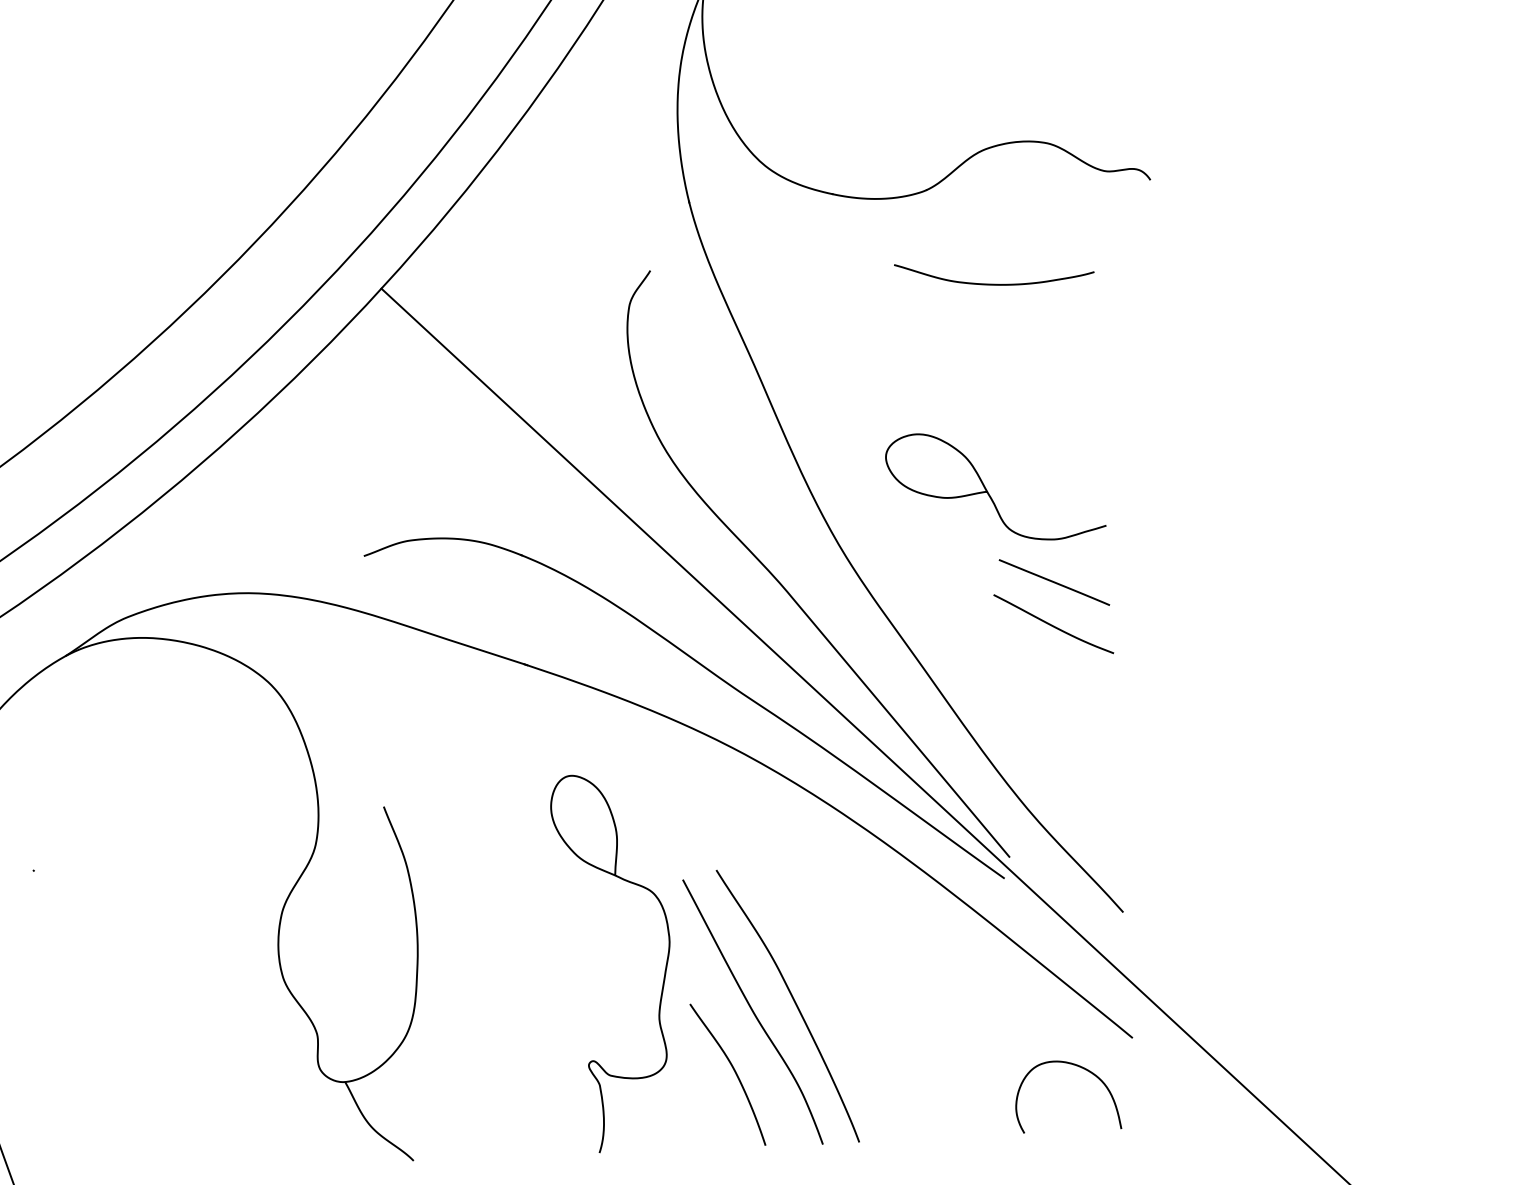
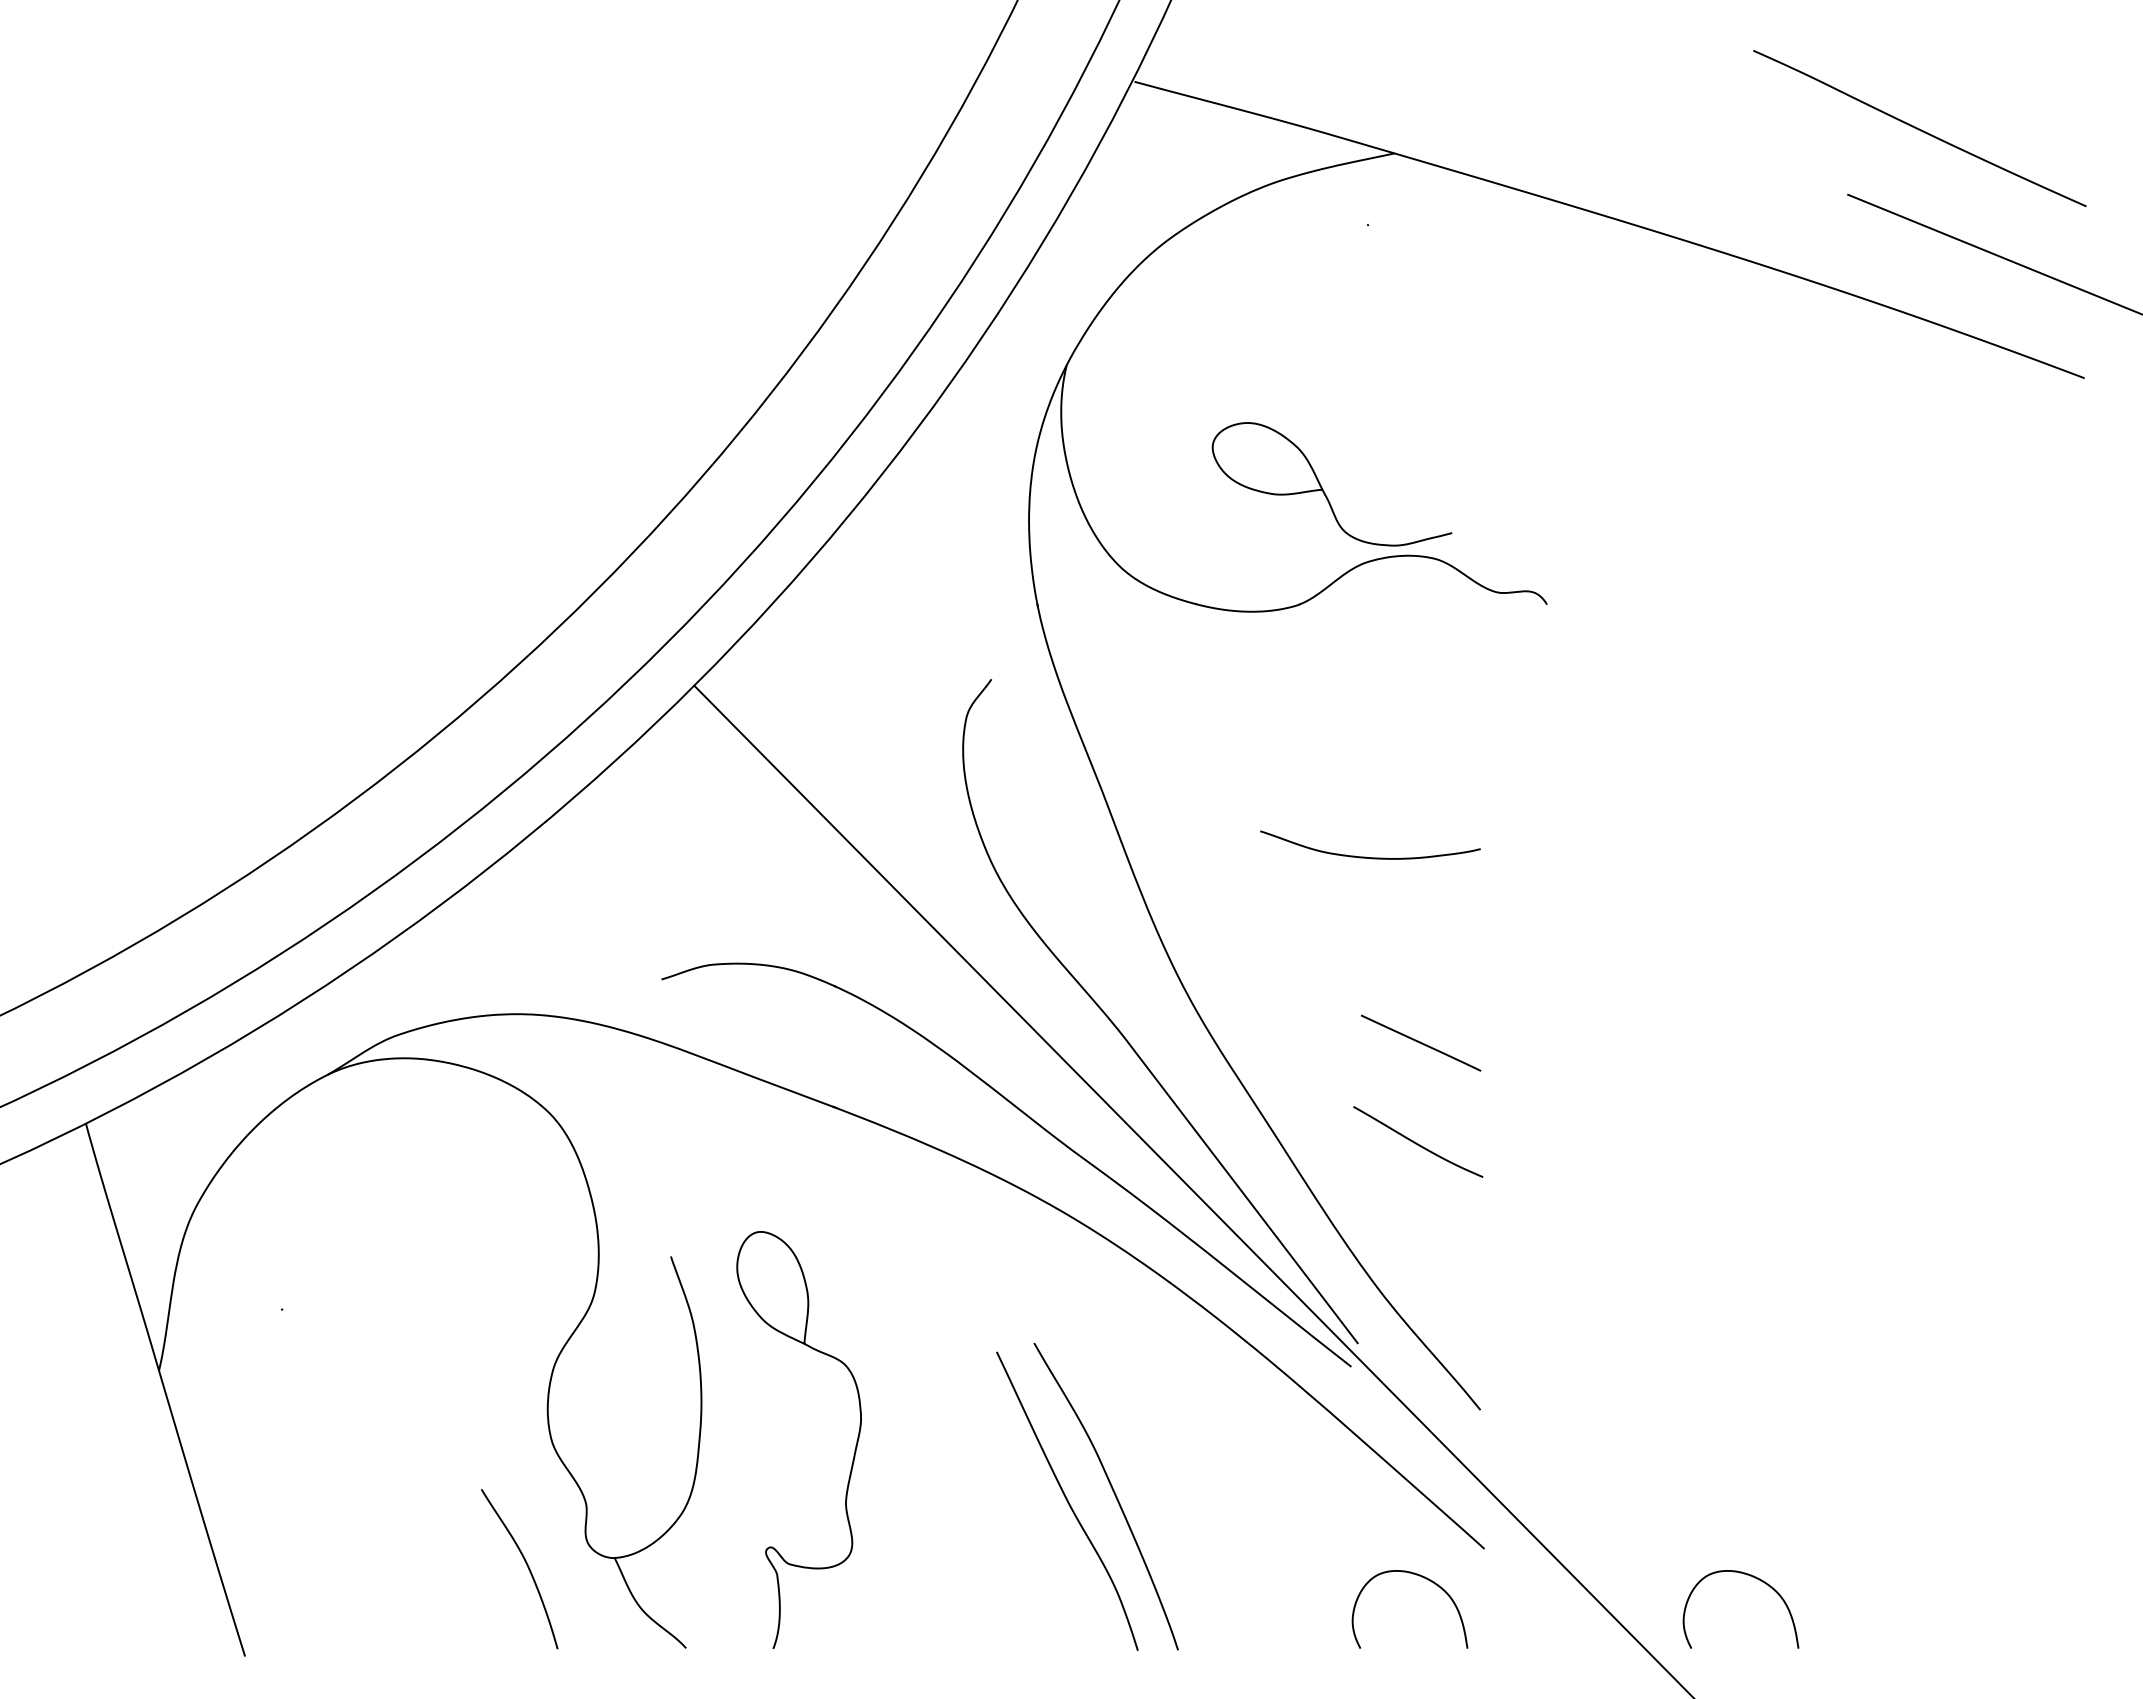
curve: (991, 283) -> (1366, 856), moved
curve: (988, 491) -> (1323, 489), moved
curve: (1054, 625) -> (1418, 1143), moved
curve: (664, 969) -> (854, 1449), moved
curve: (1376, 1052) -> (1752, 1577), added
curve: (733, 1071) -> (526, 1565), moved

